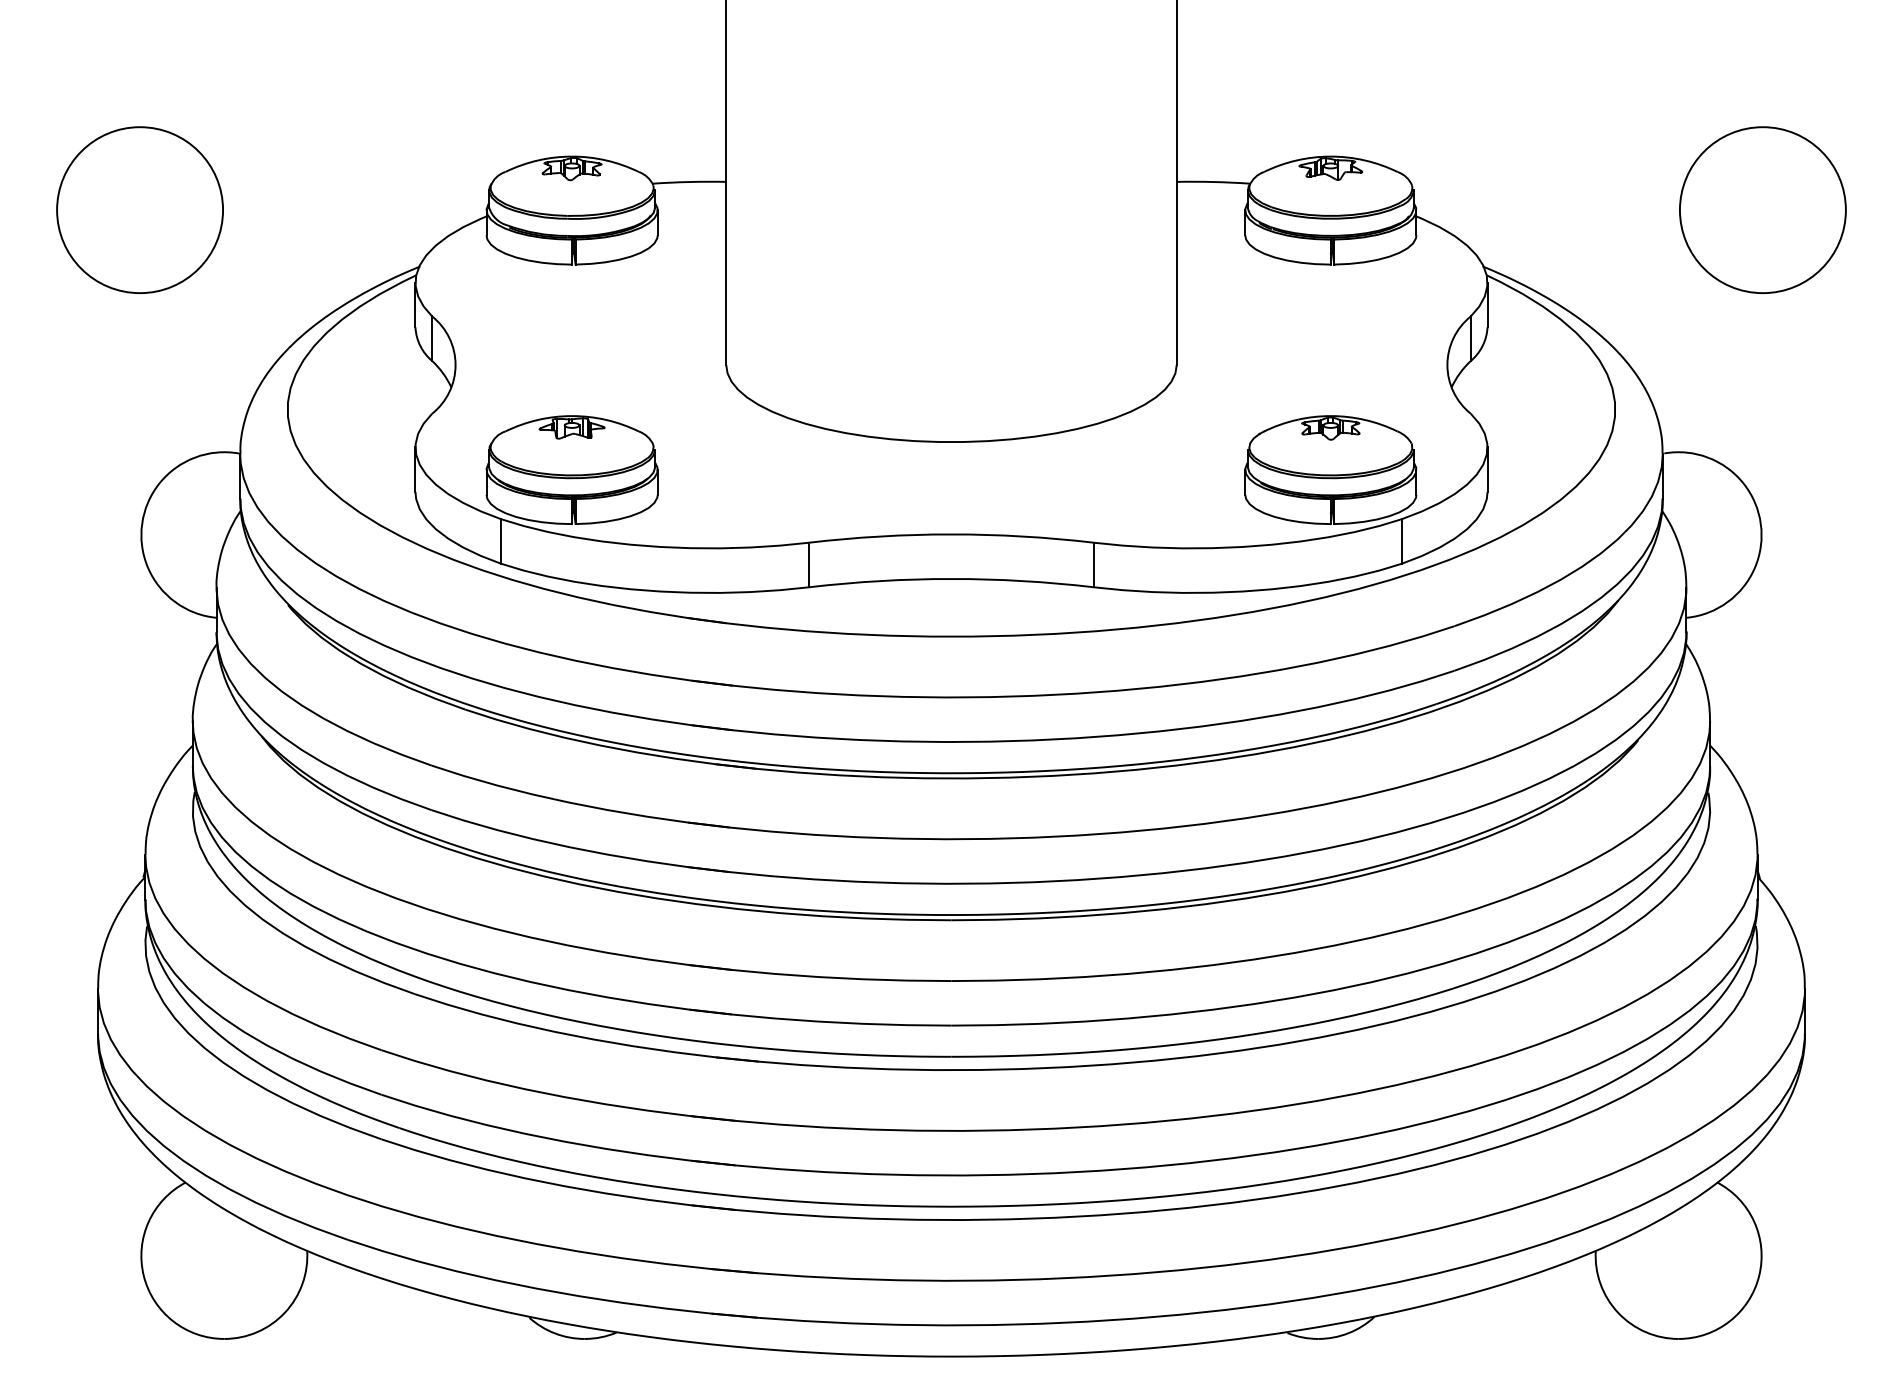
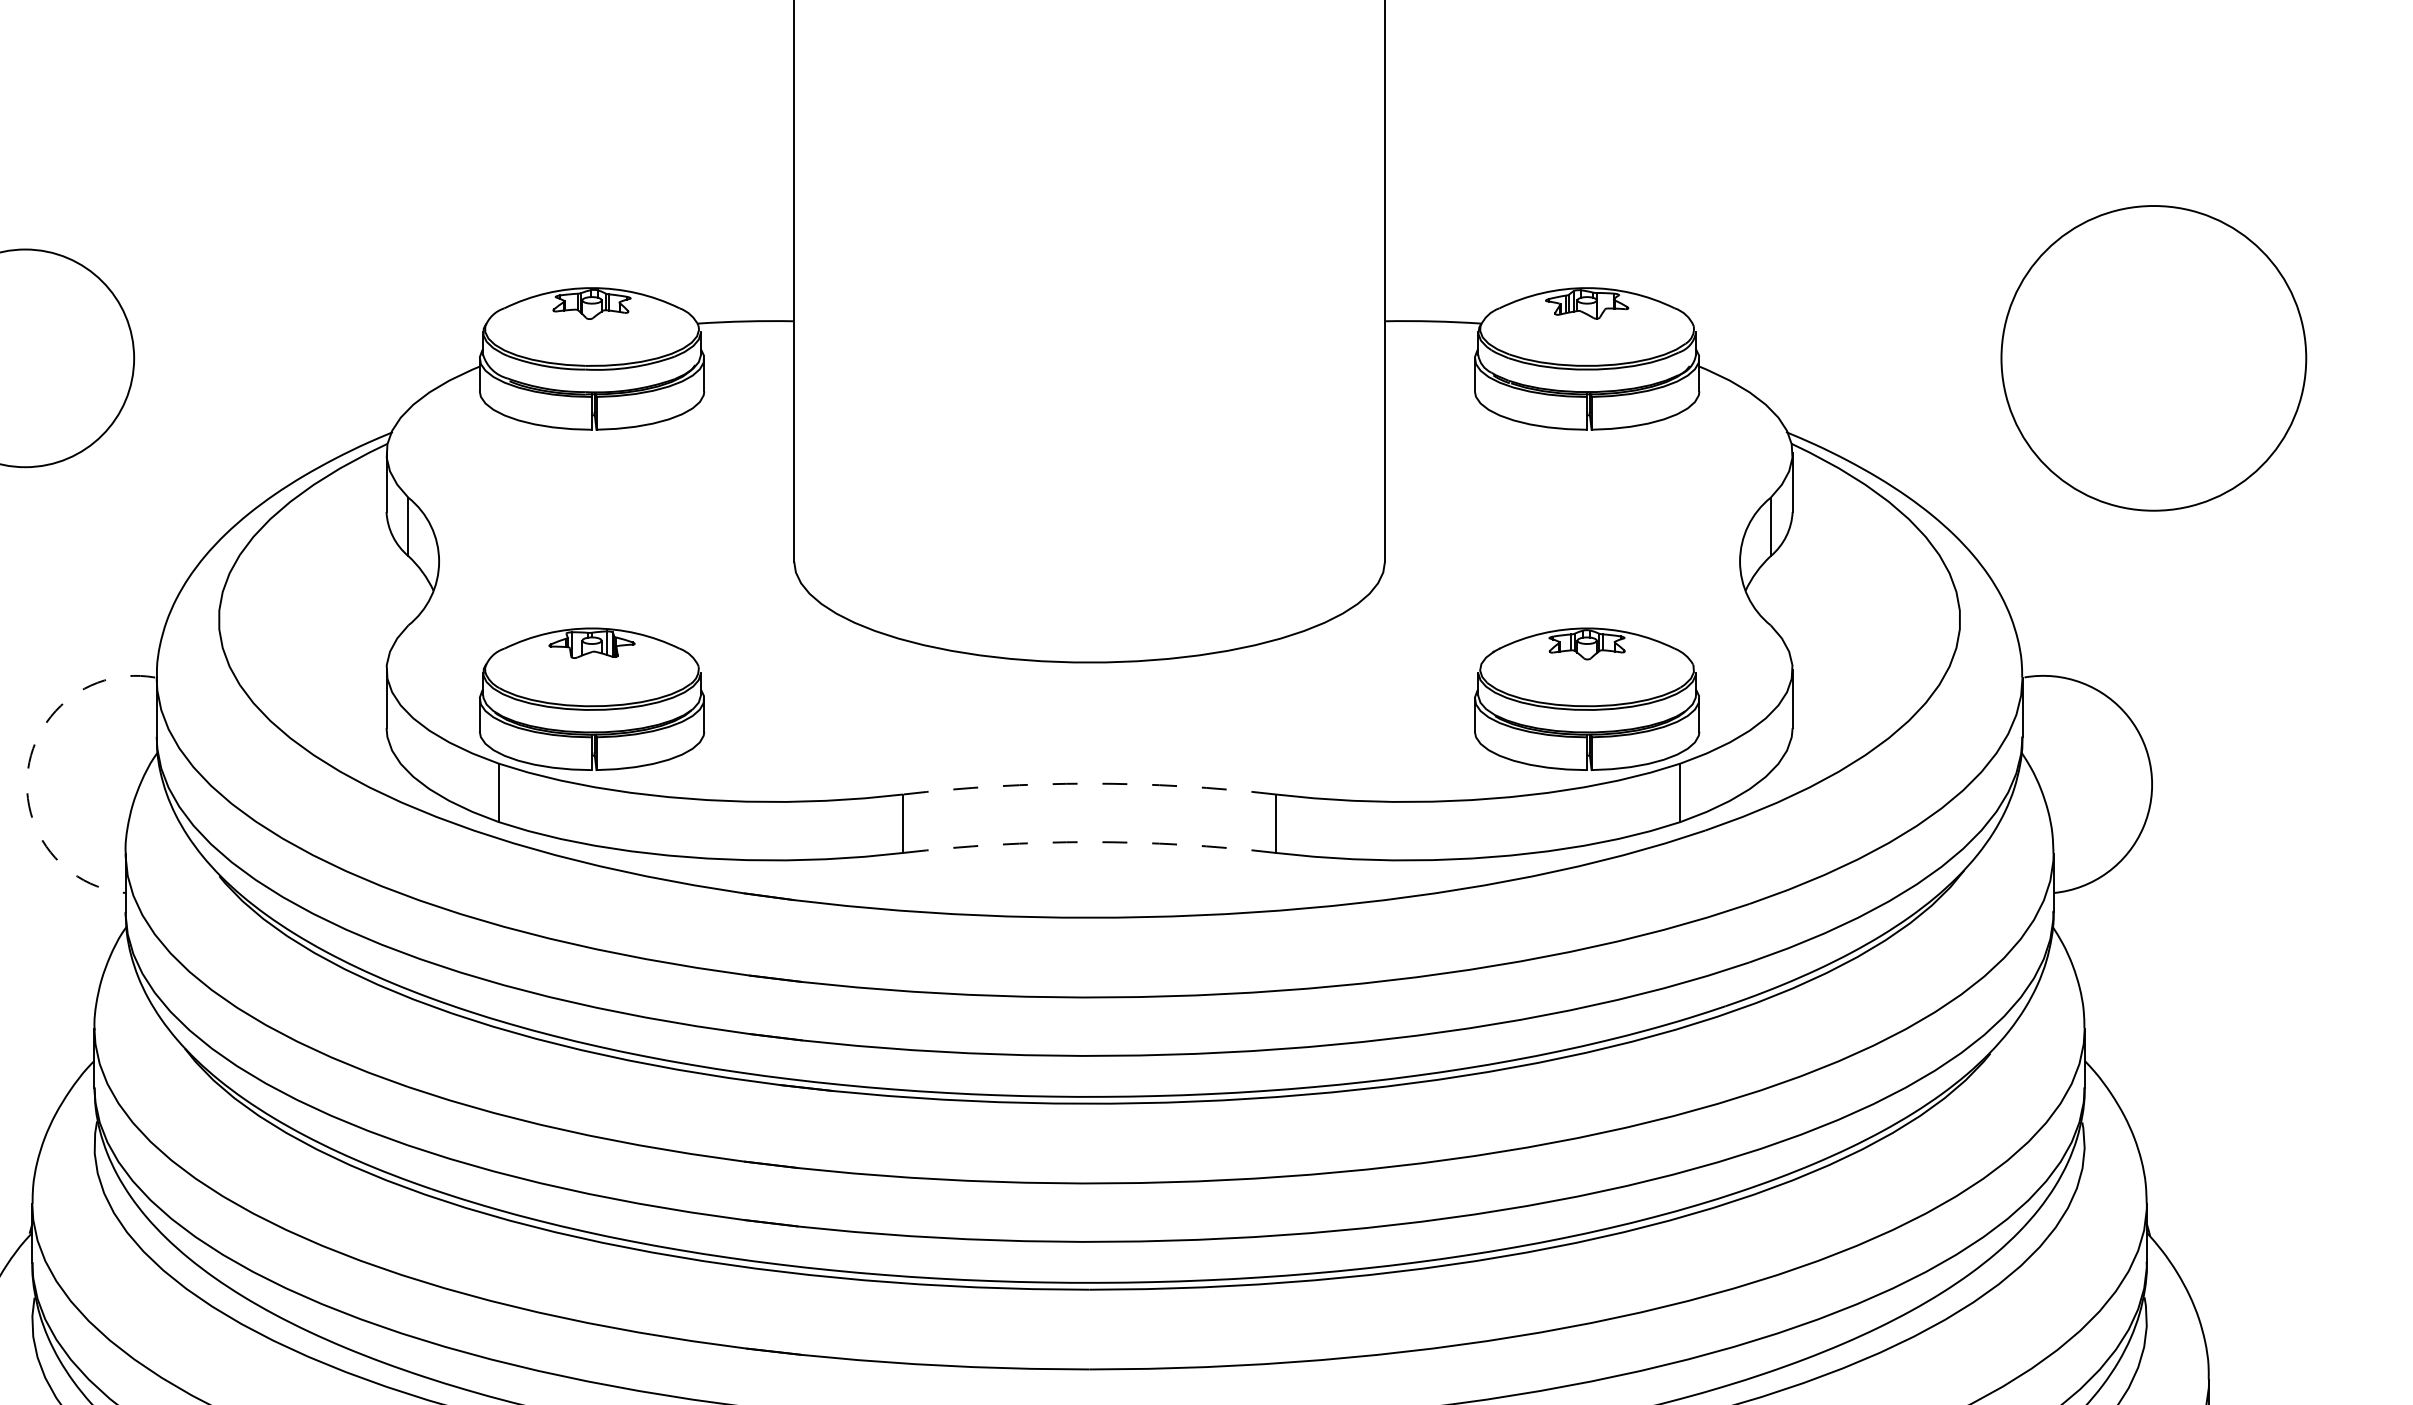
circle: (1762, 210) -> (2153, 358), size x1.4
arc: (142, 523) -> (28, 769), solid -> dashed
arc: (951, 534) -> (1089, 783), solid -> dashed
arc: (951, 578) -> (1089, 841), solid -> dashed

